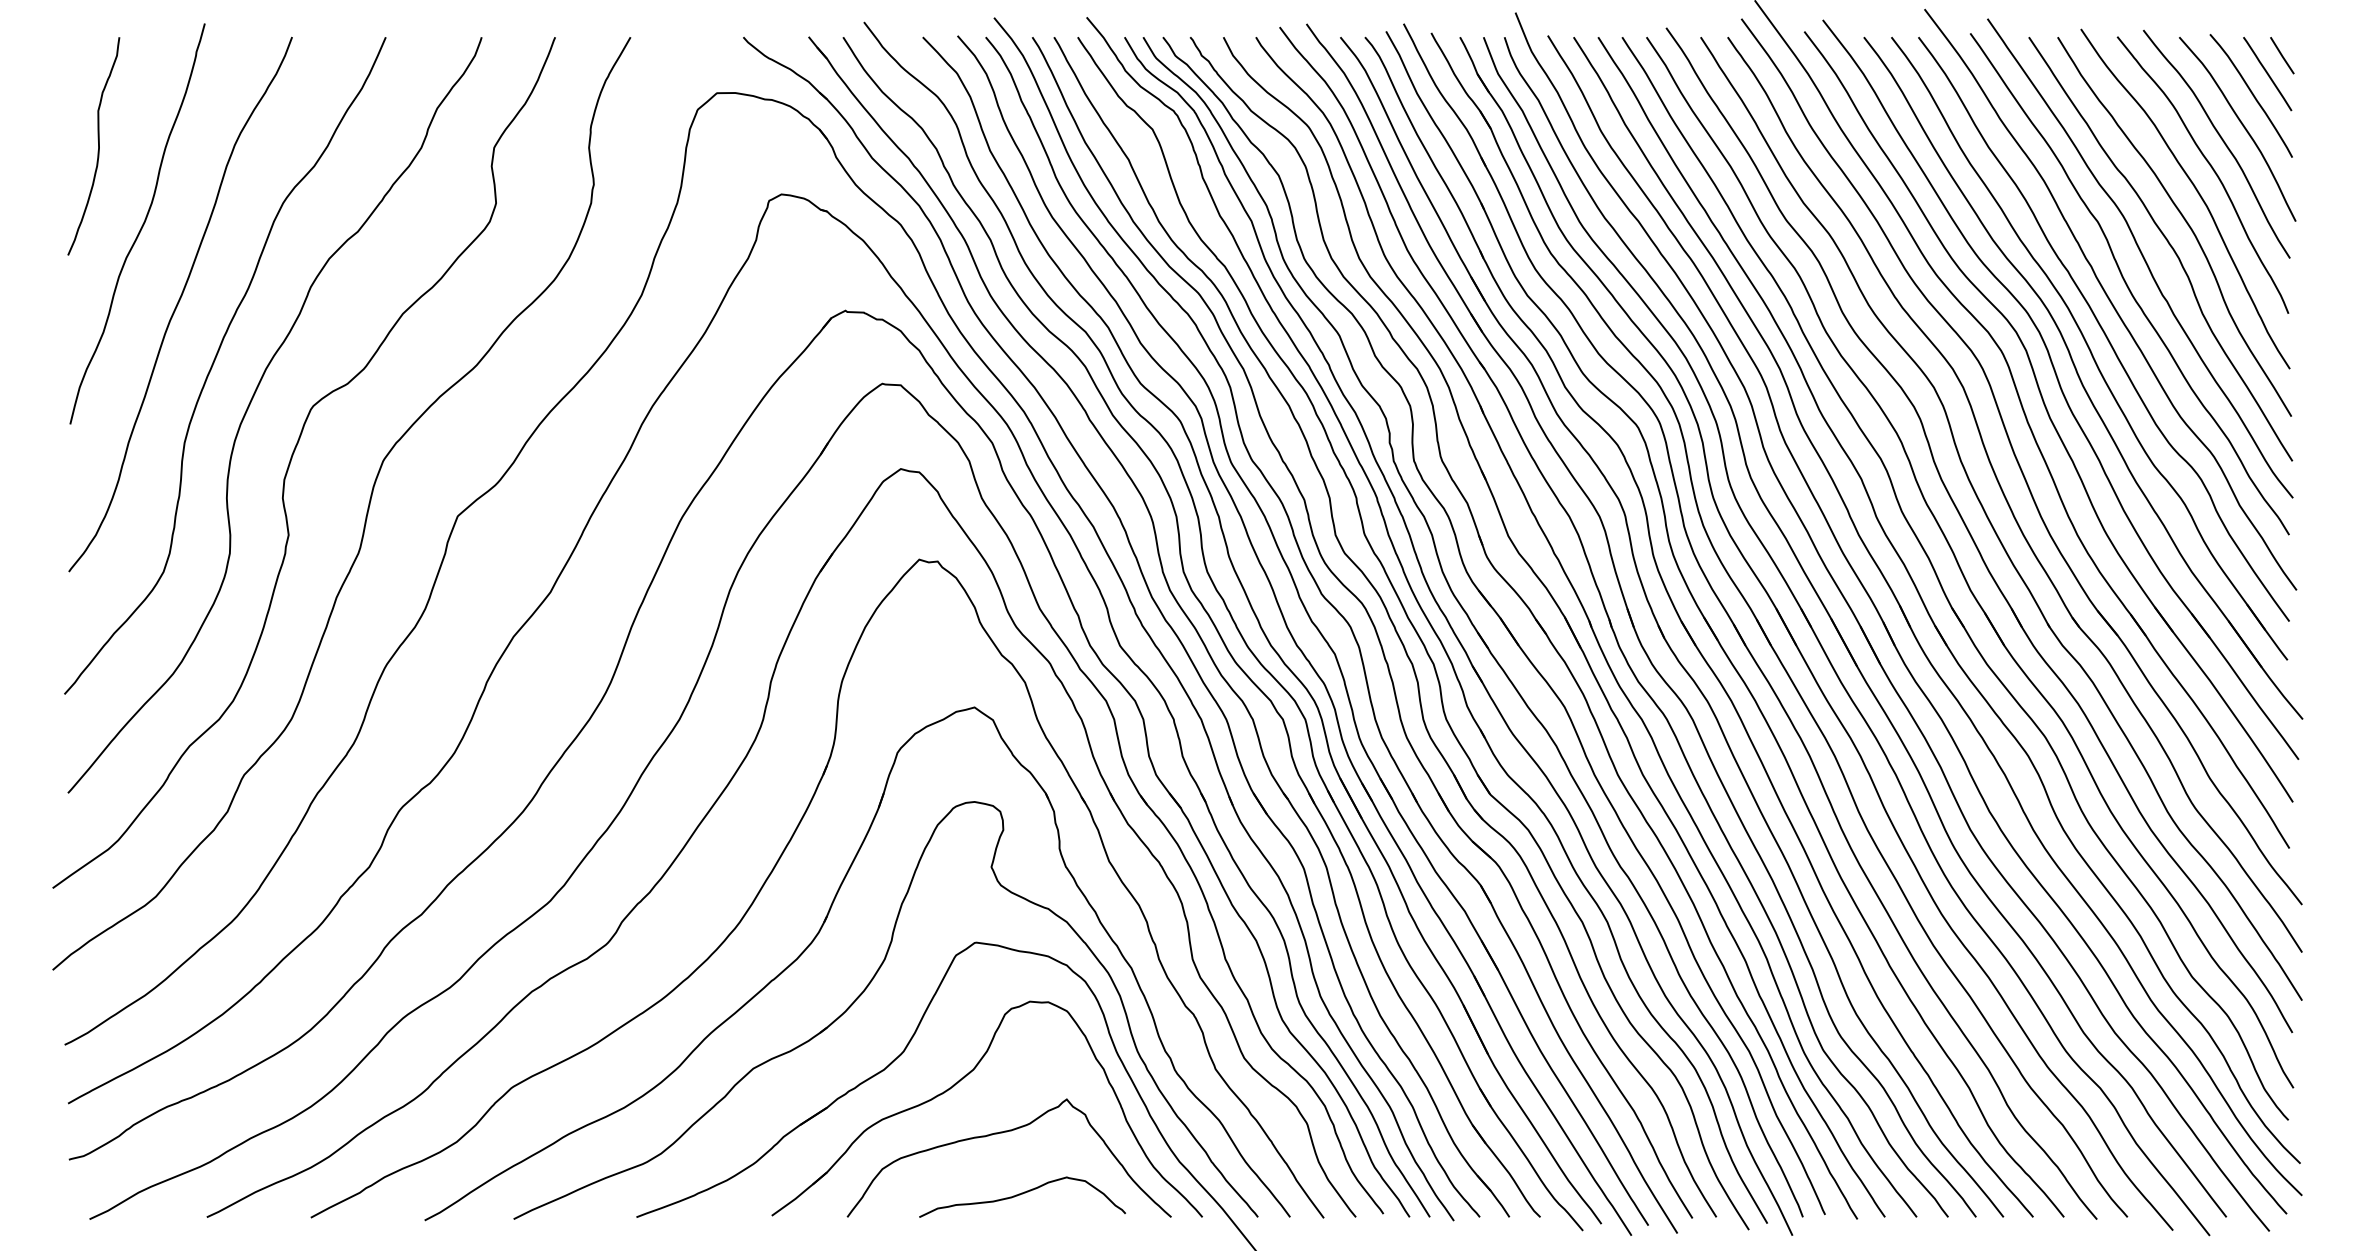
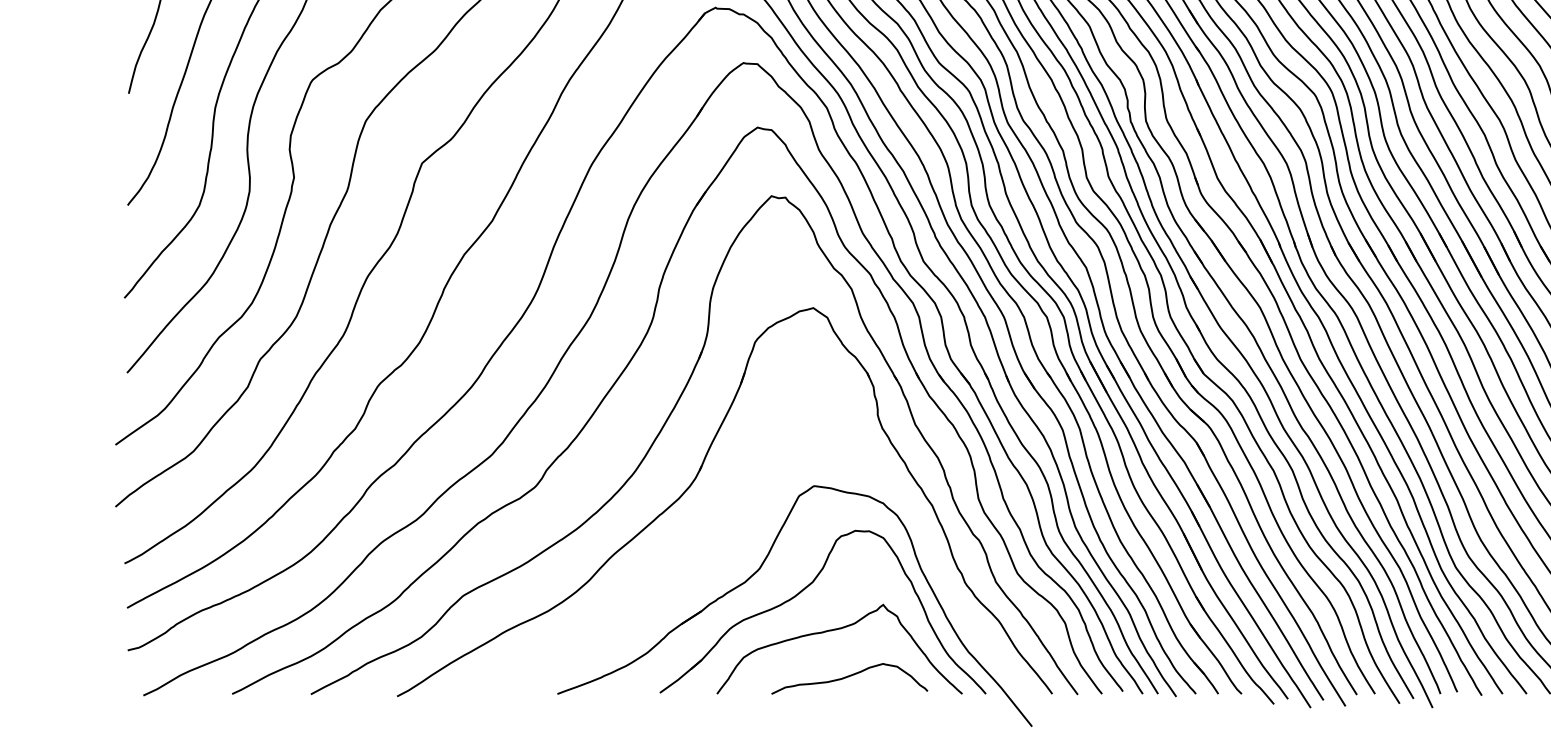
part: (863, 993) -> (729, 524), removed

